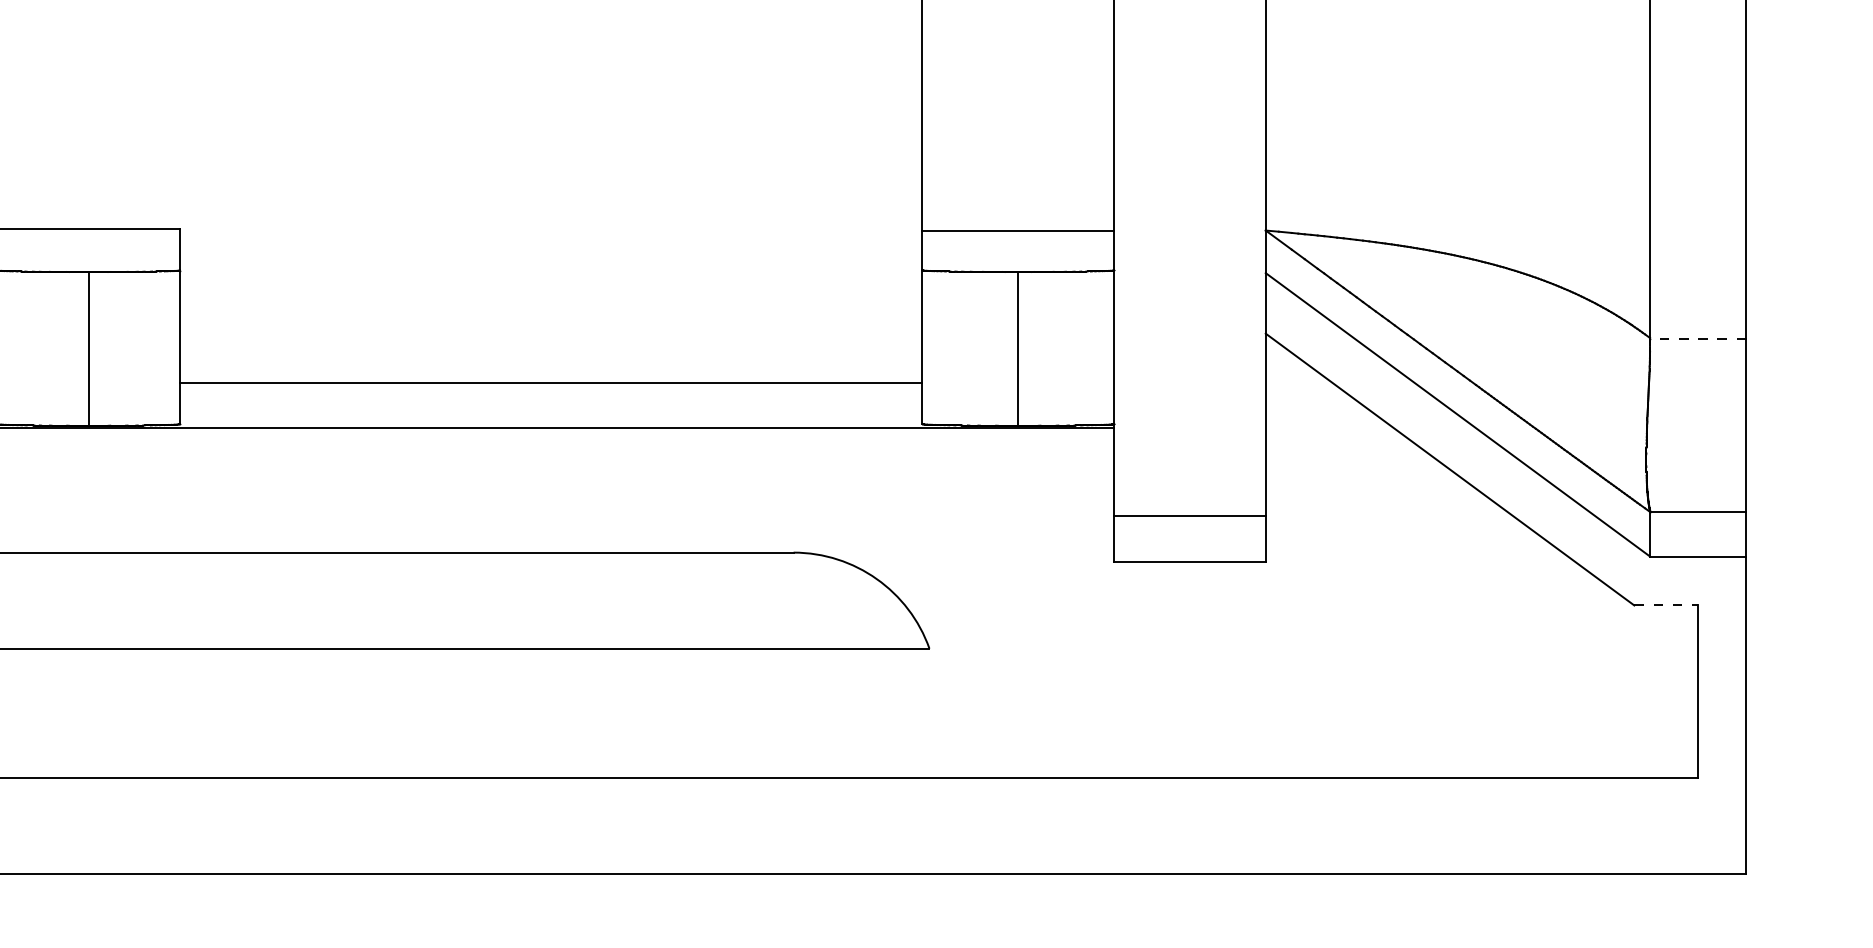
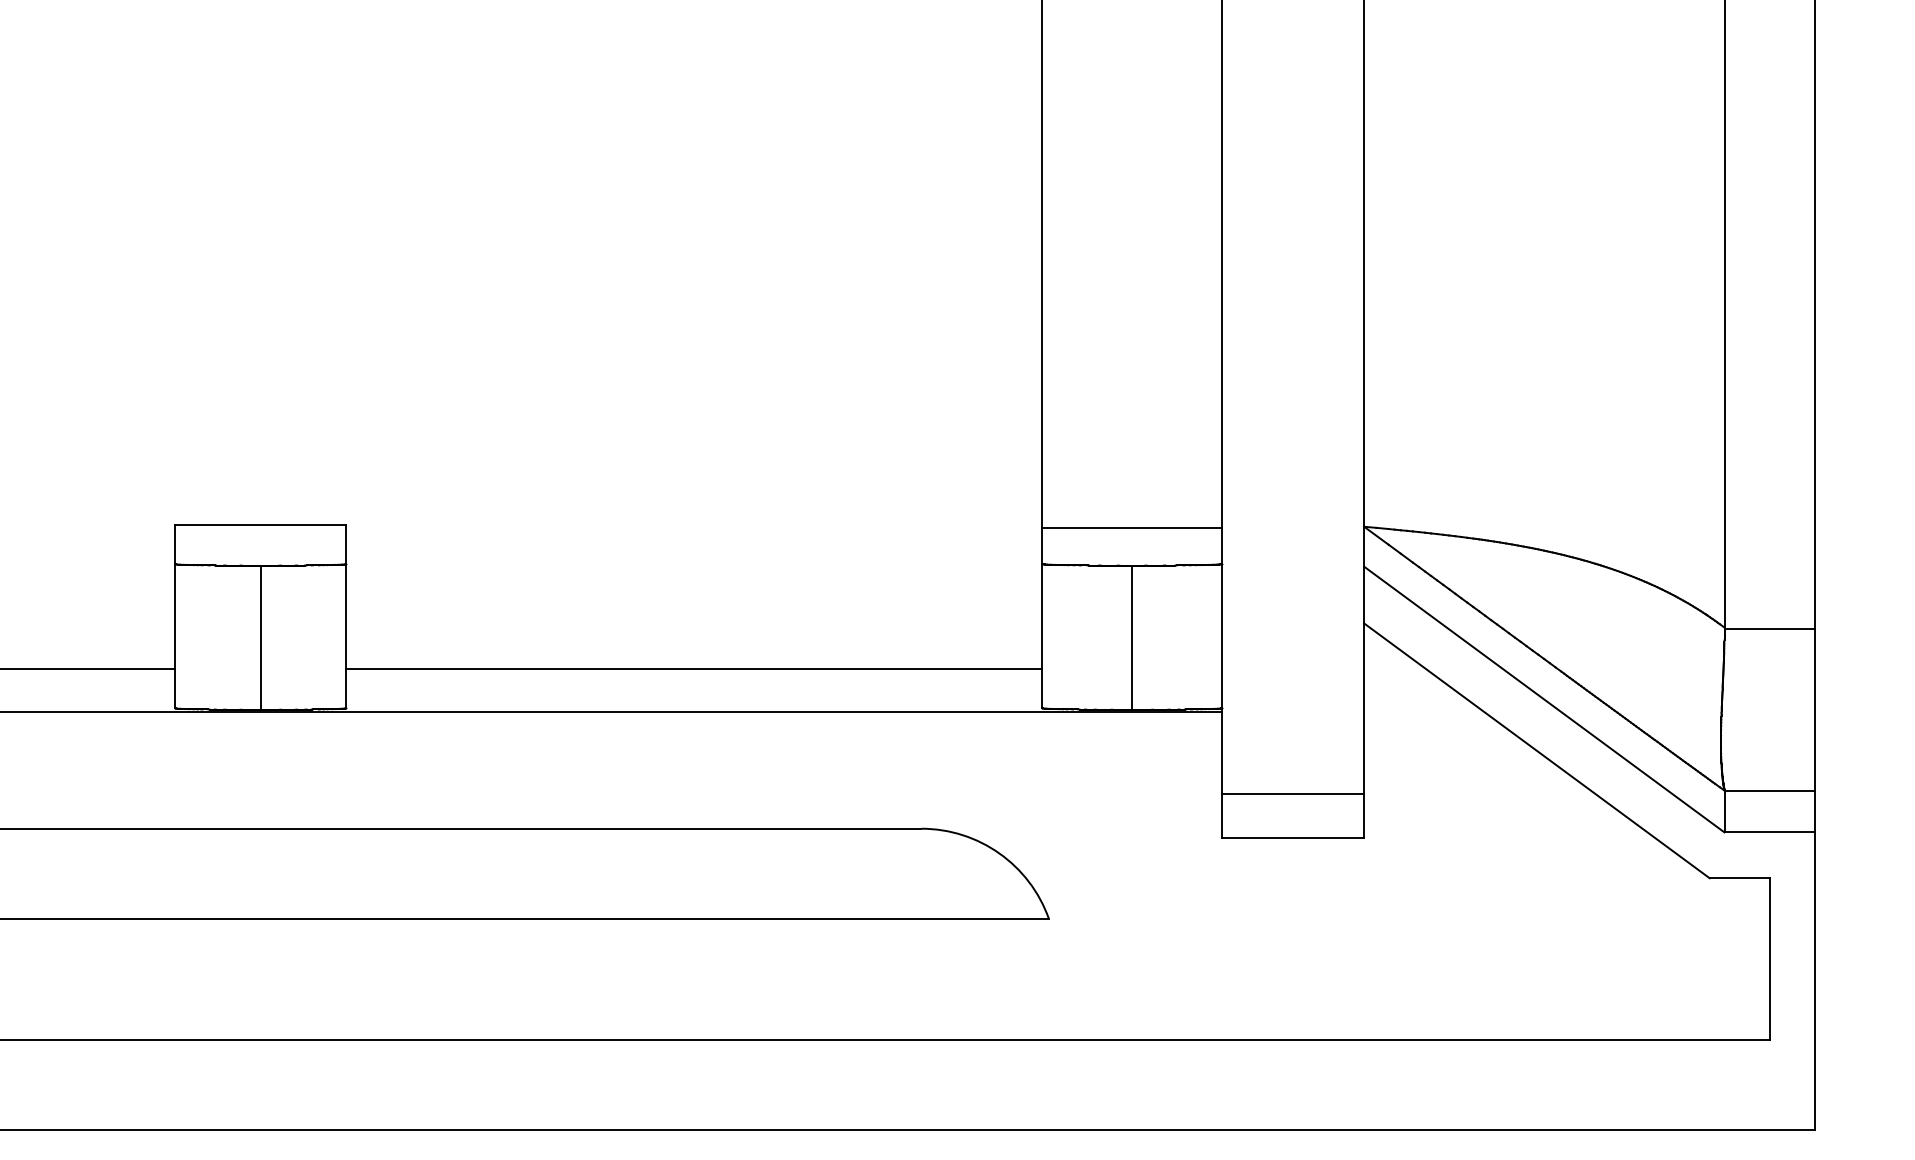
line: (1698, 339) -> (1769, 628), dashed -> solid
line: (1666, 605) -> (1739, 878), dashed -> solid

